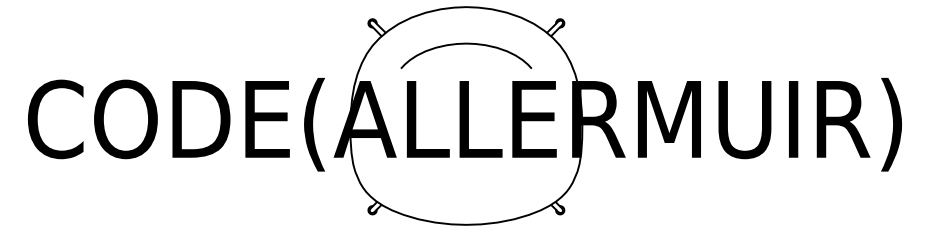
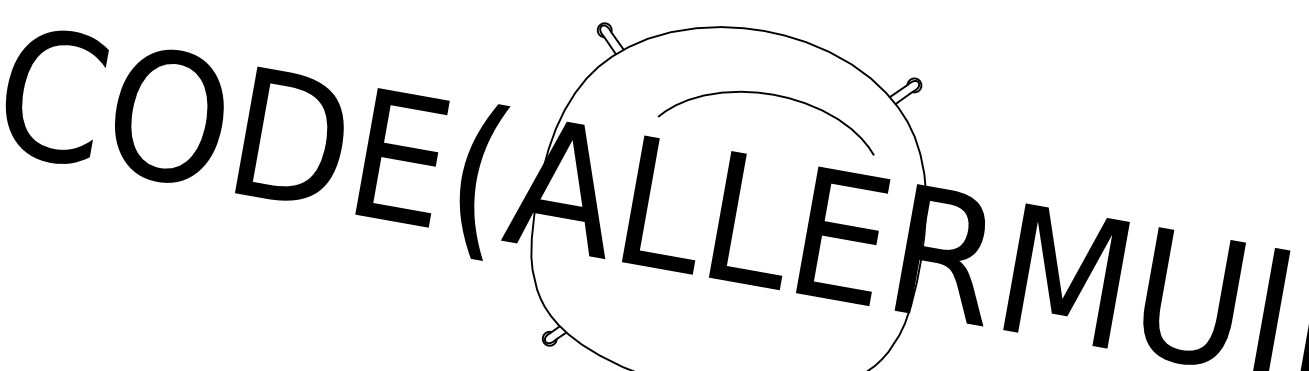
curve: (466, 44) -> (773, 96), moved

